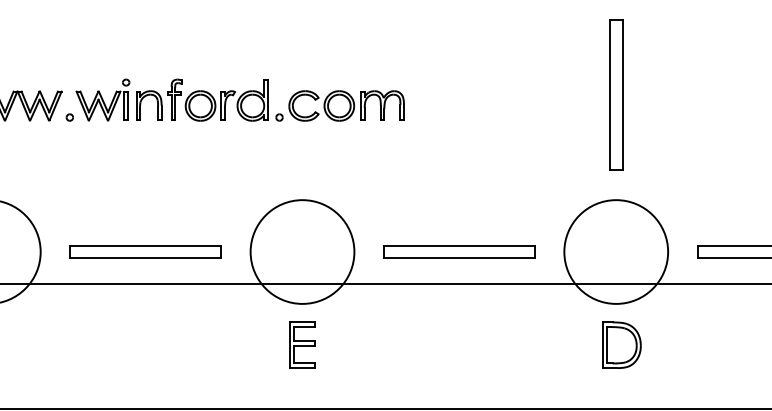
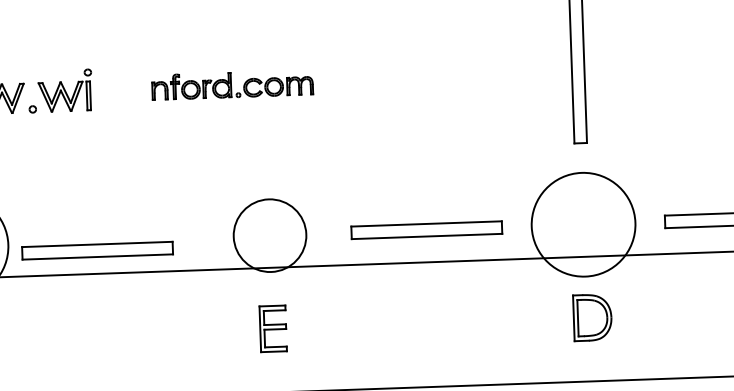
part: (270, 99) -> (232, 84), size x0.6
part: (145, 251) -> (97, 250), moved
circle: (302, 251) -> (270, 235), size x0.7

